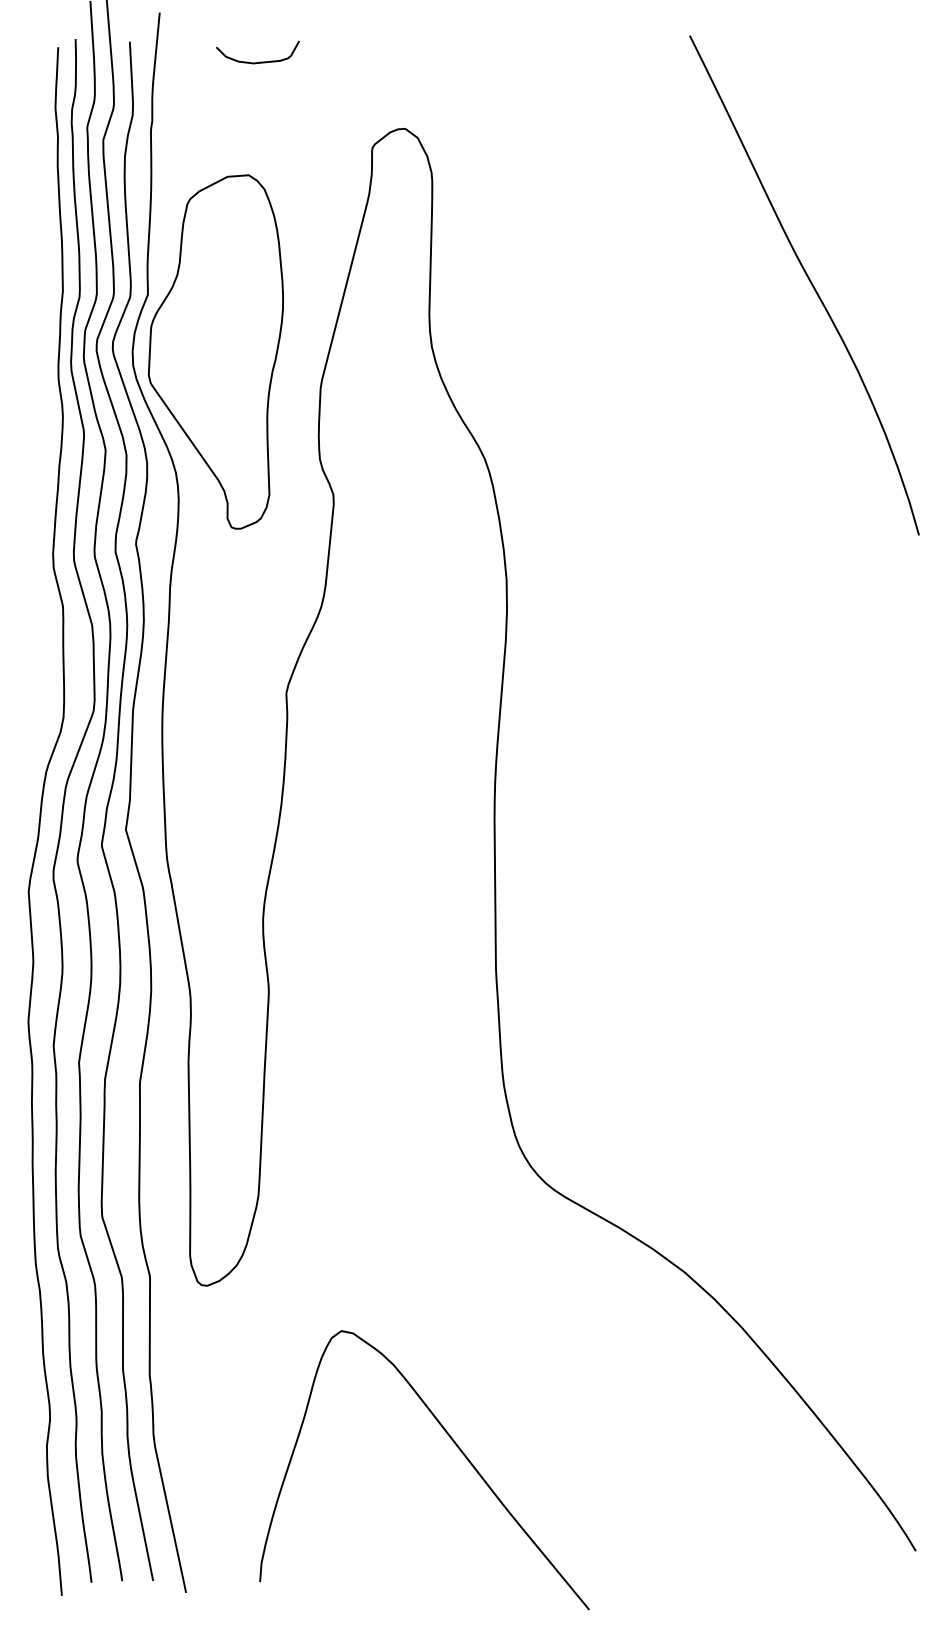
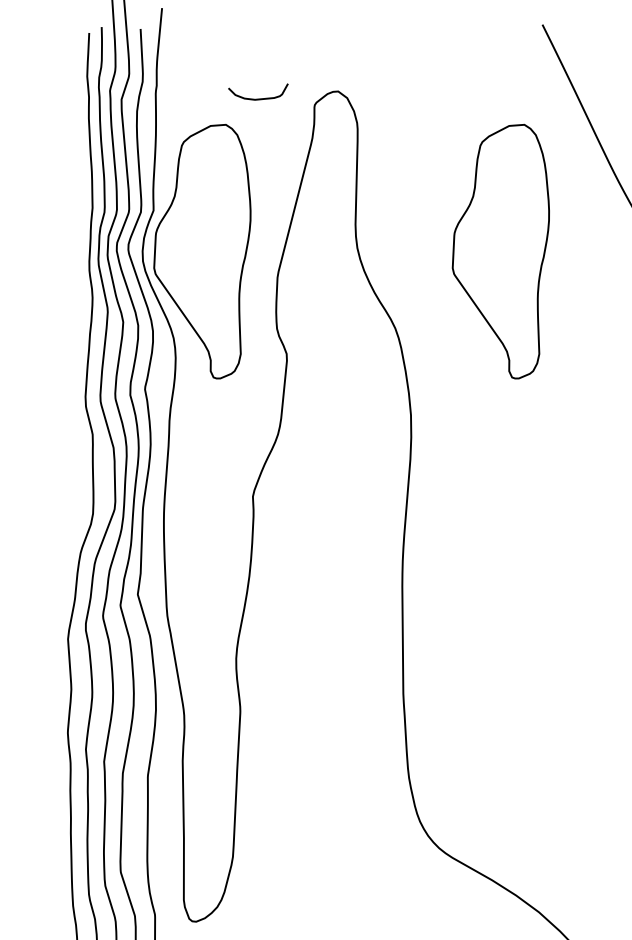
curve: (260, 61) -> (260, 98), moved
part: (631, 351) -> (500, 251), added

